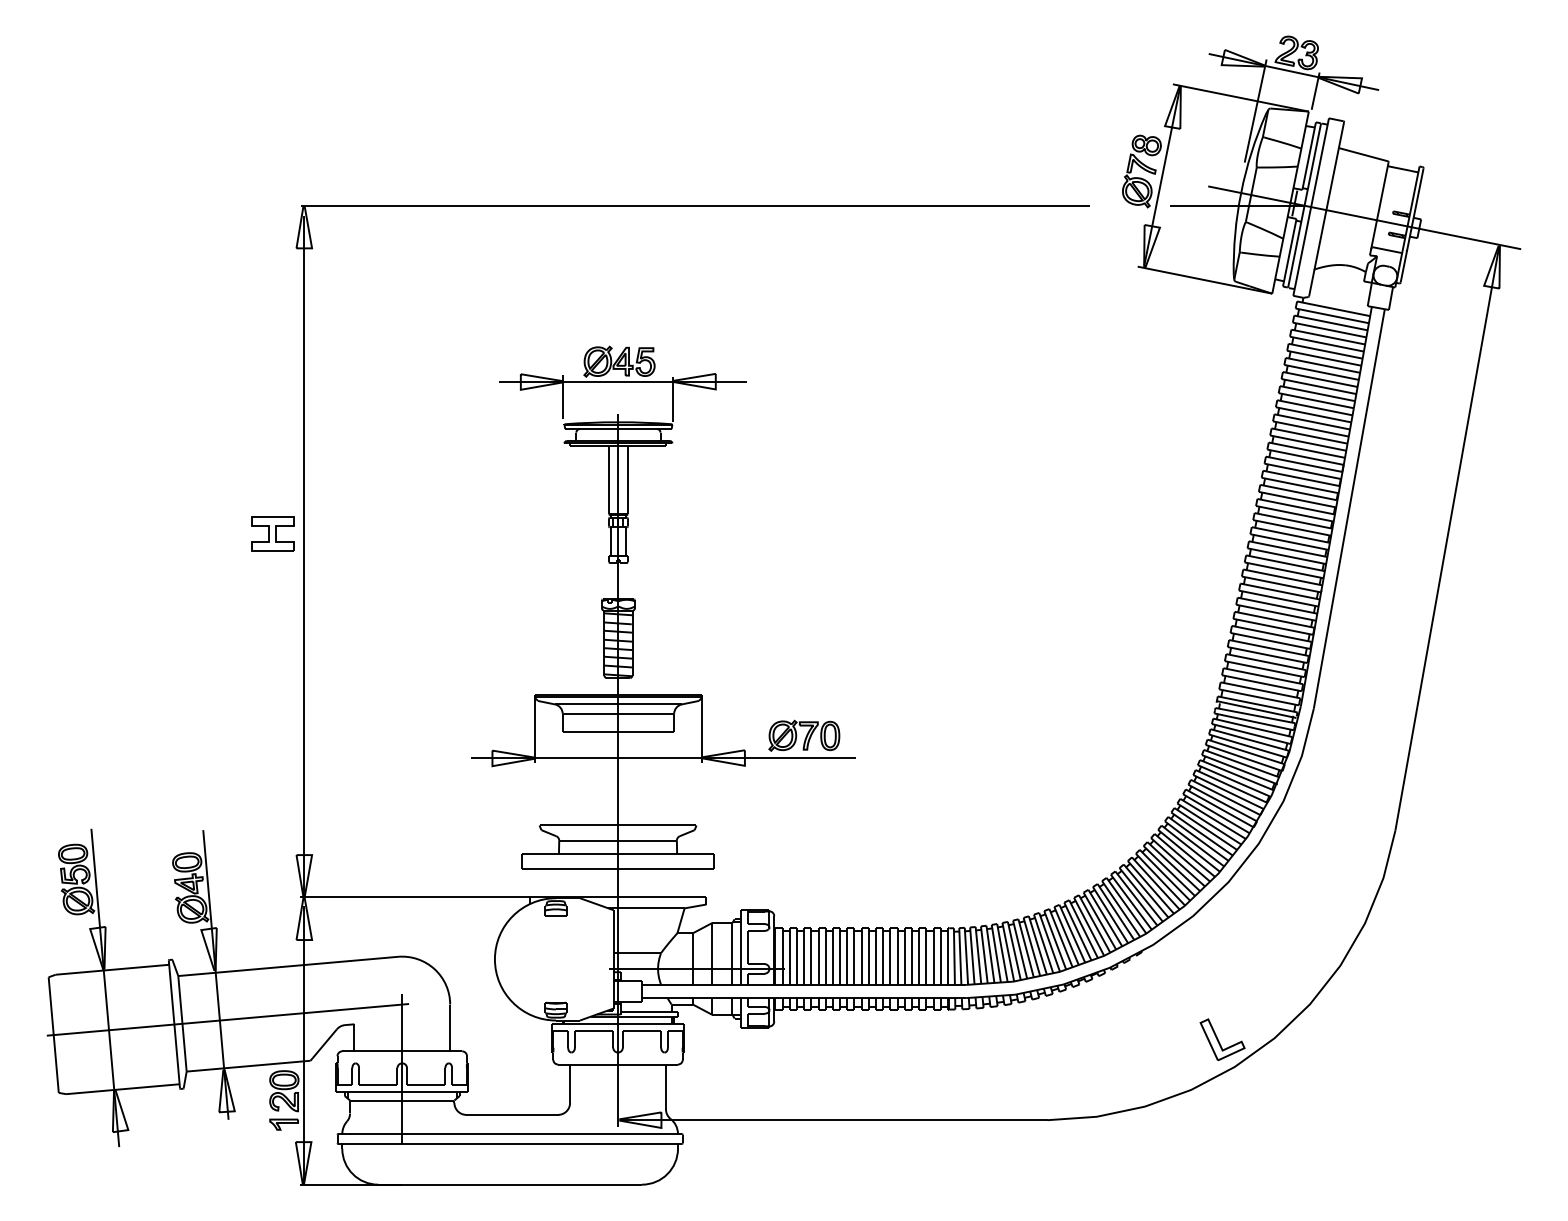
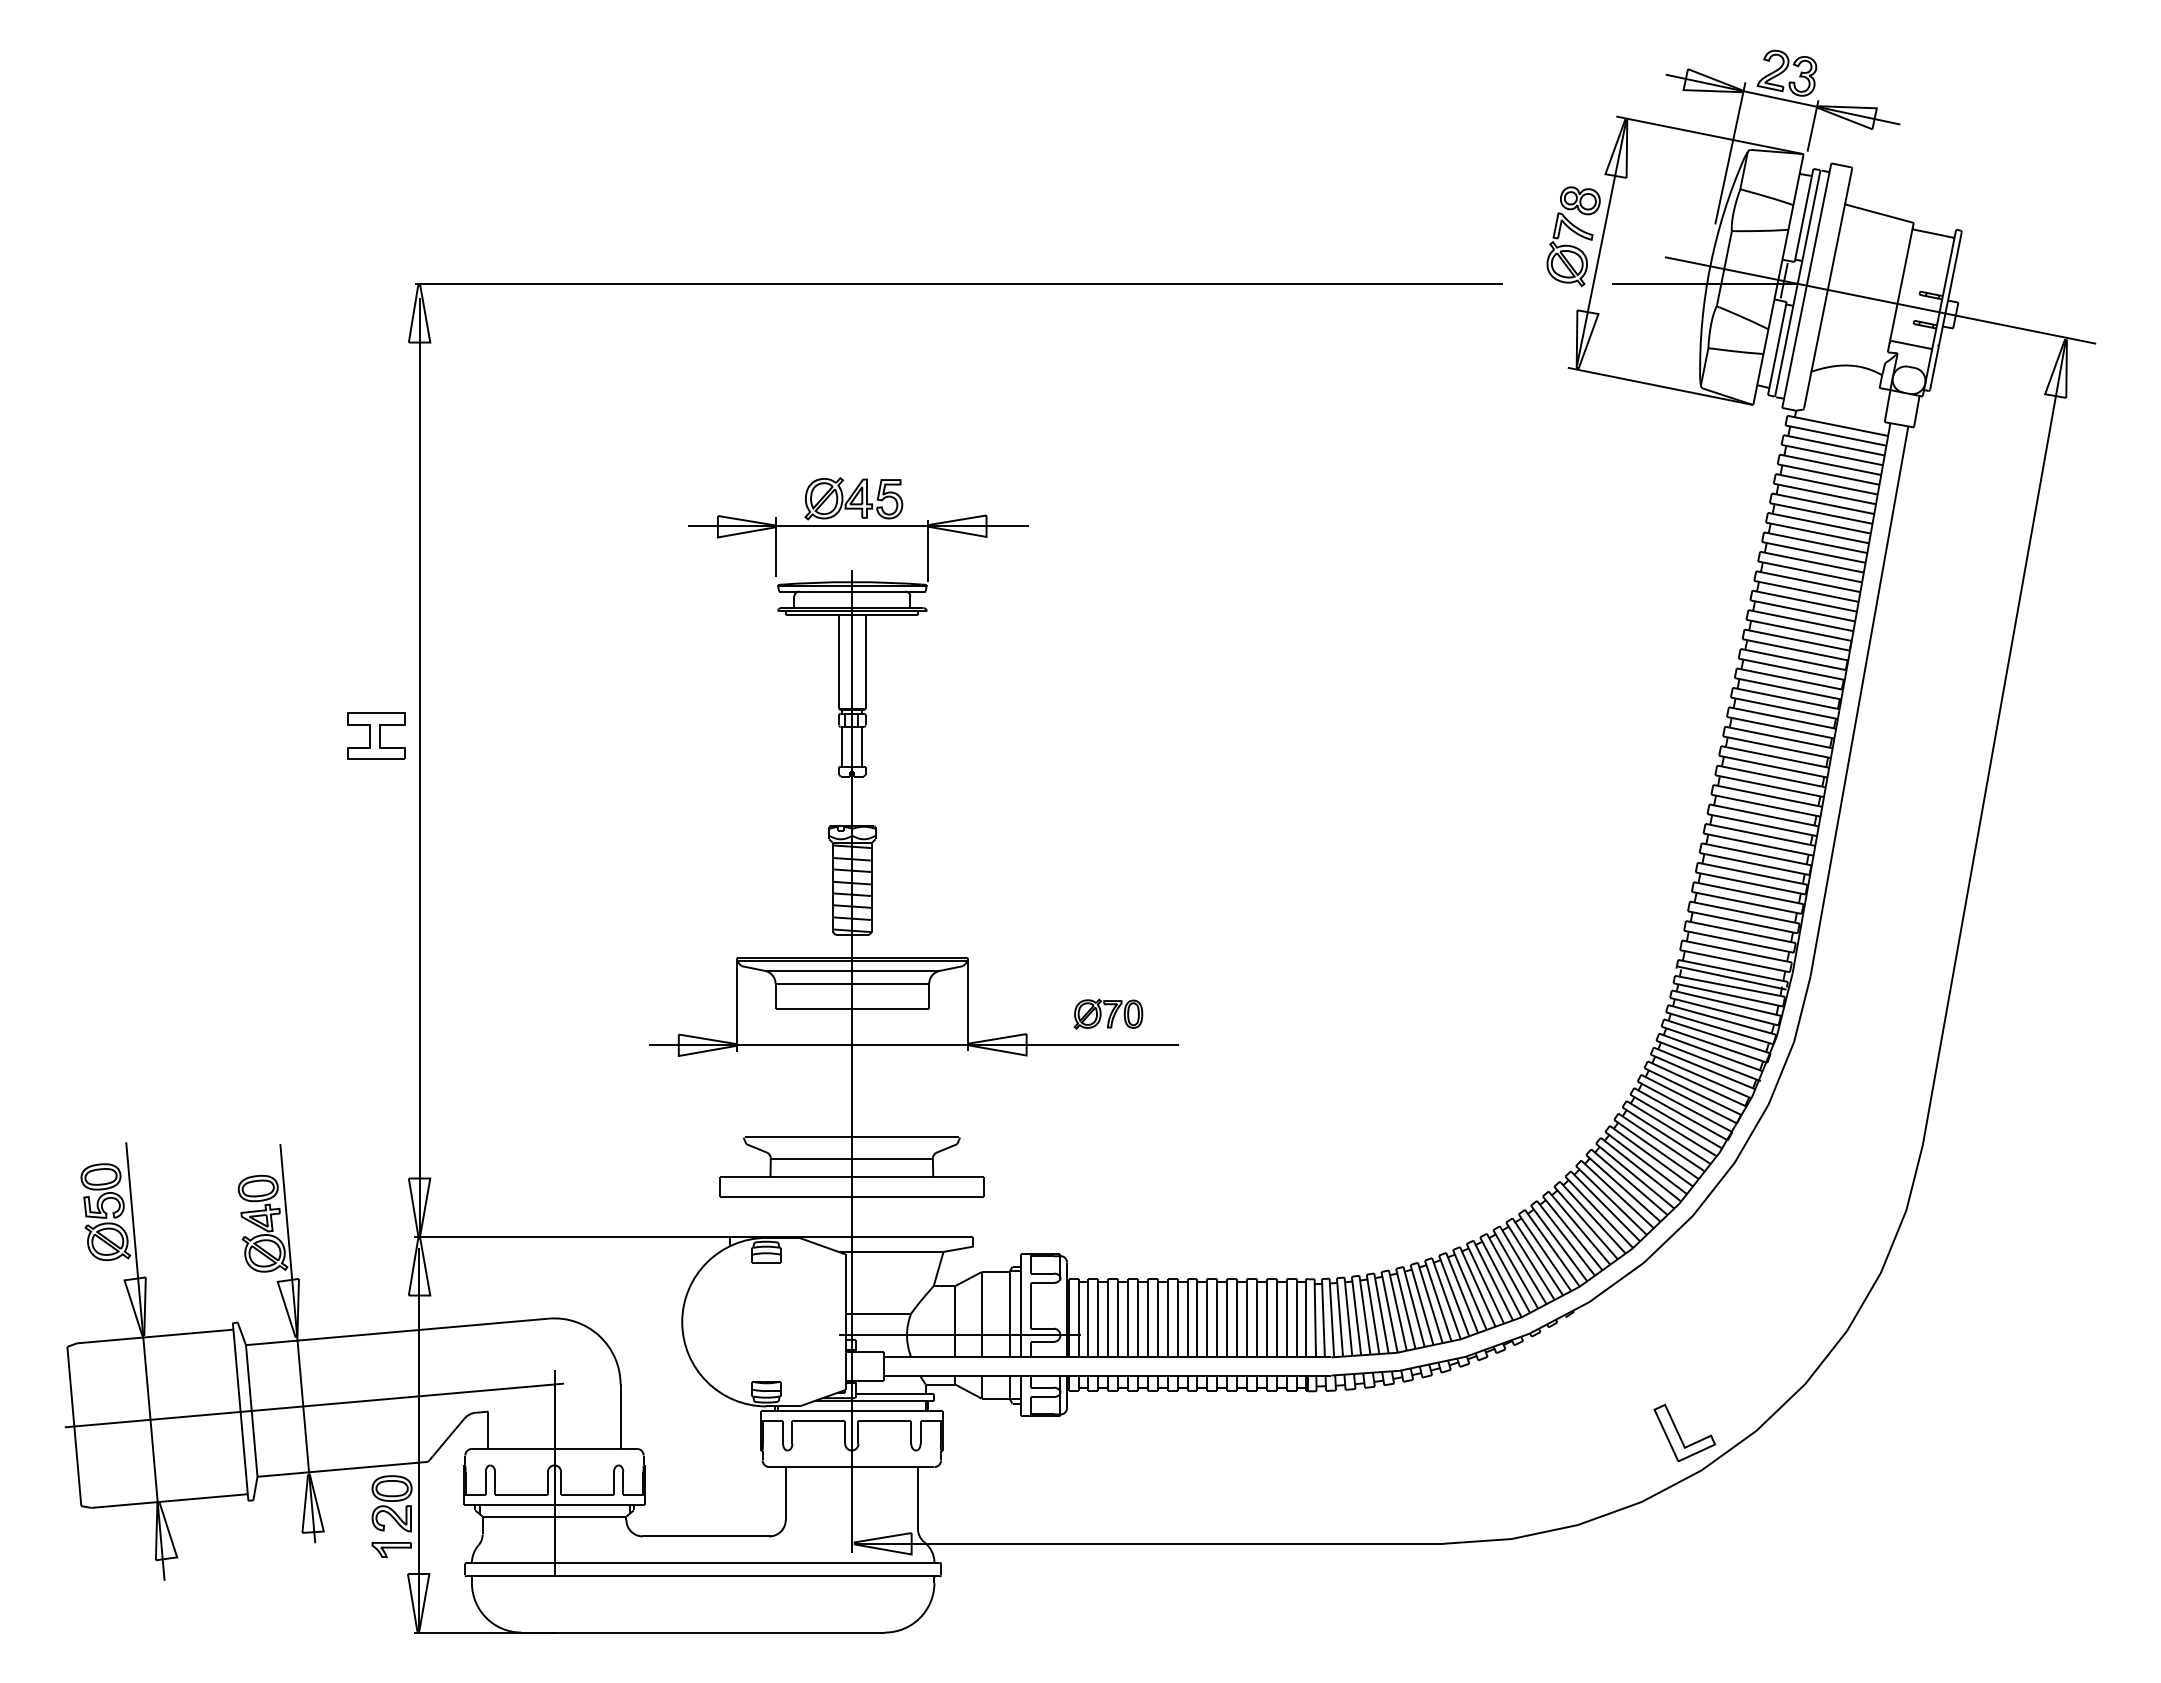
part: (804, 735) -> (1108, 1013), size x0.7

